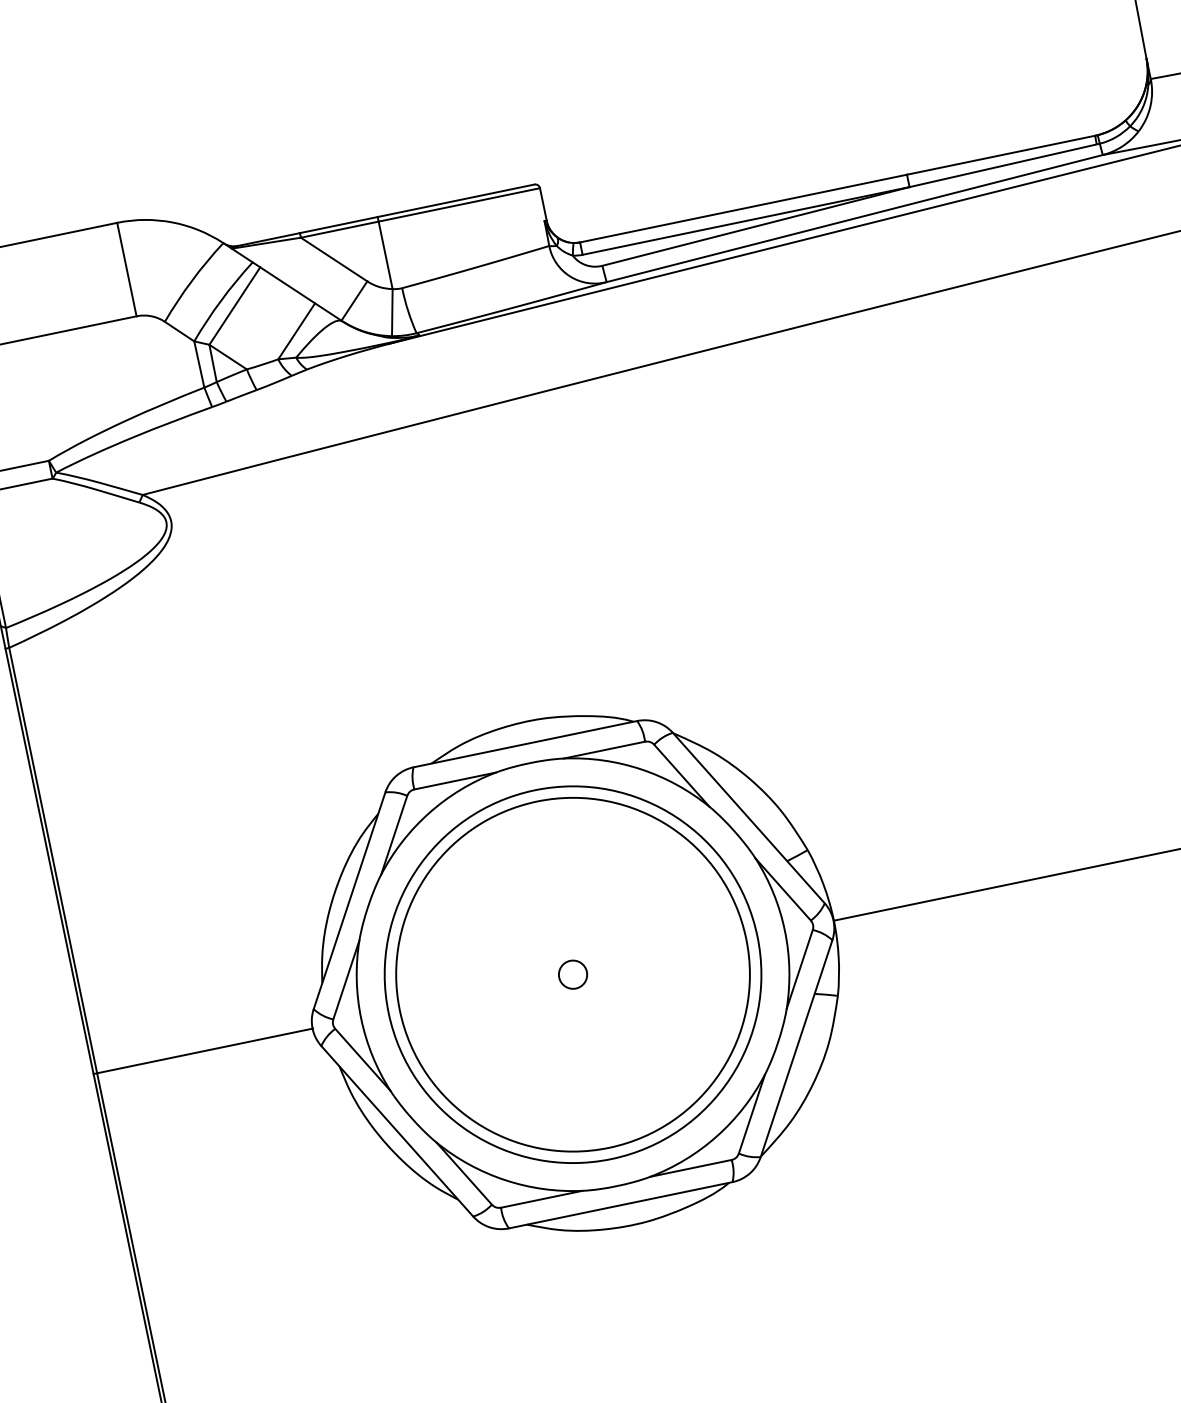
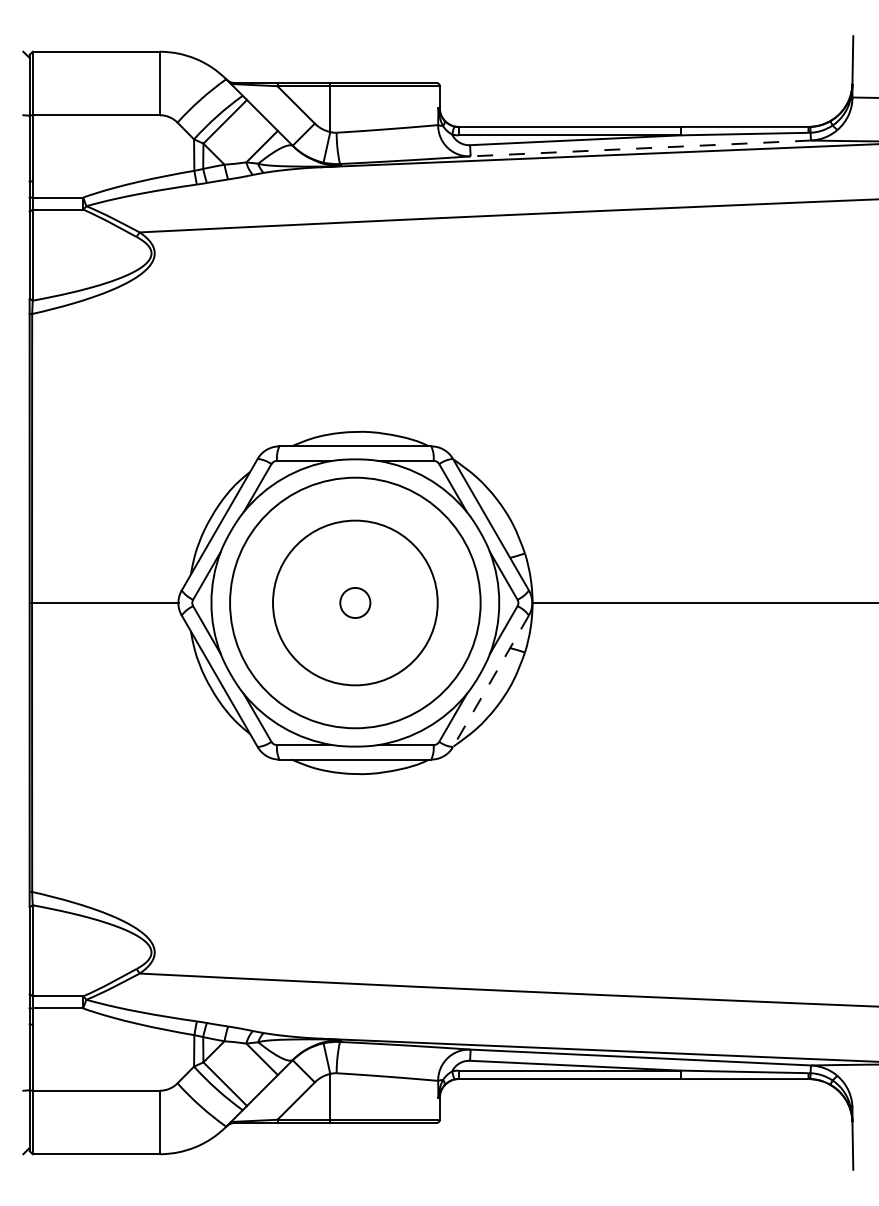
line: (857, 218) -> (642, 148), solid -> dashed
circle: (571, 974) -> (354, 602), size x0.7
circle: (571, 974) -> (354, 602), size x1.6
line: (795, 1049) -> (490, 681), solid -> dashed

